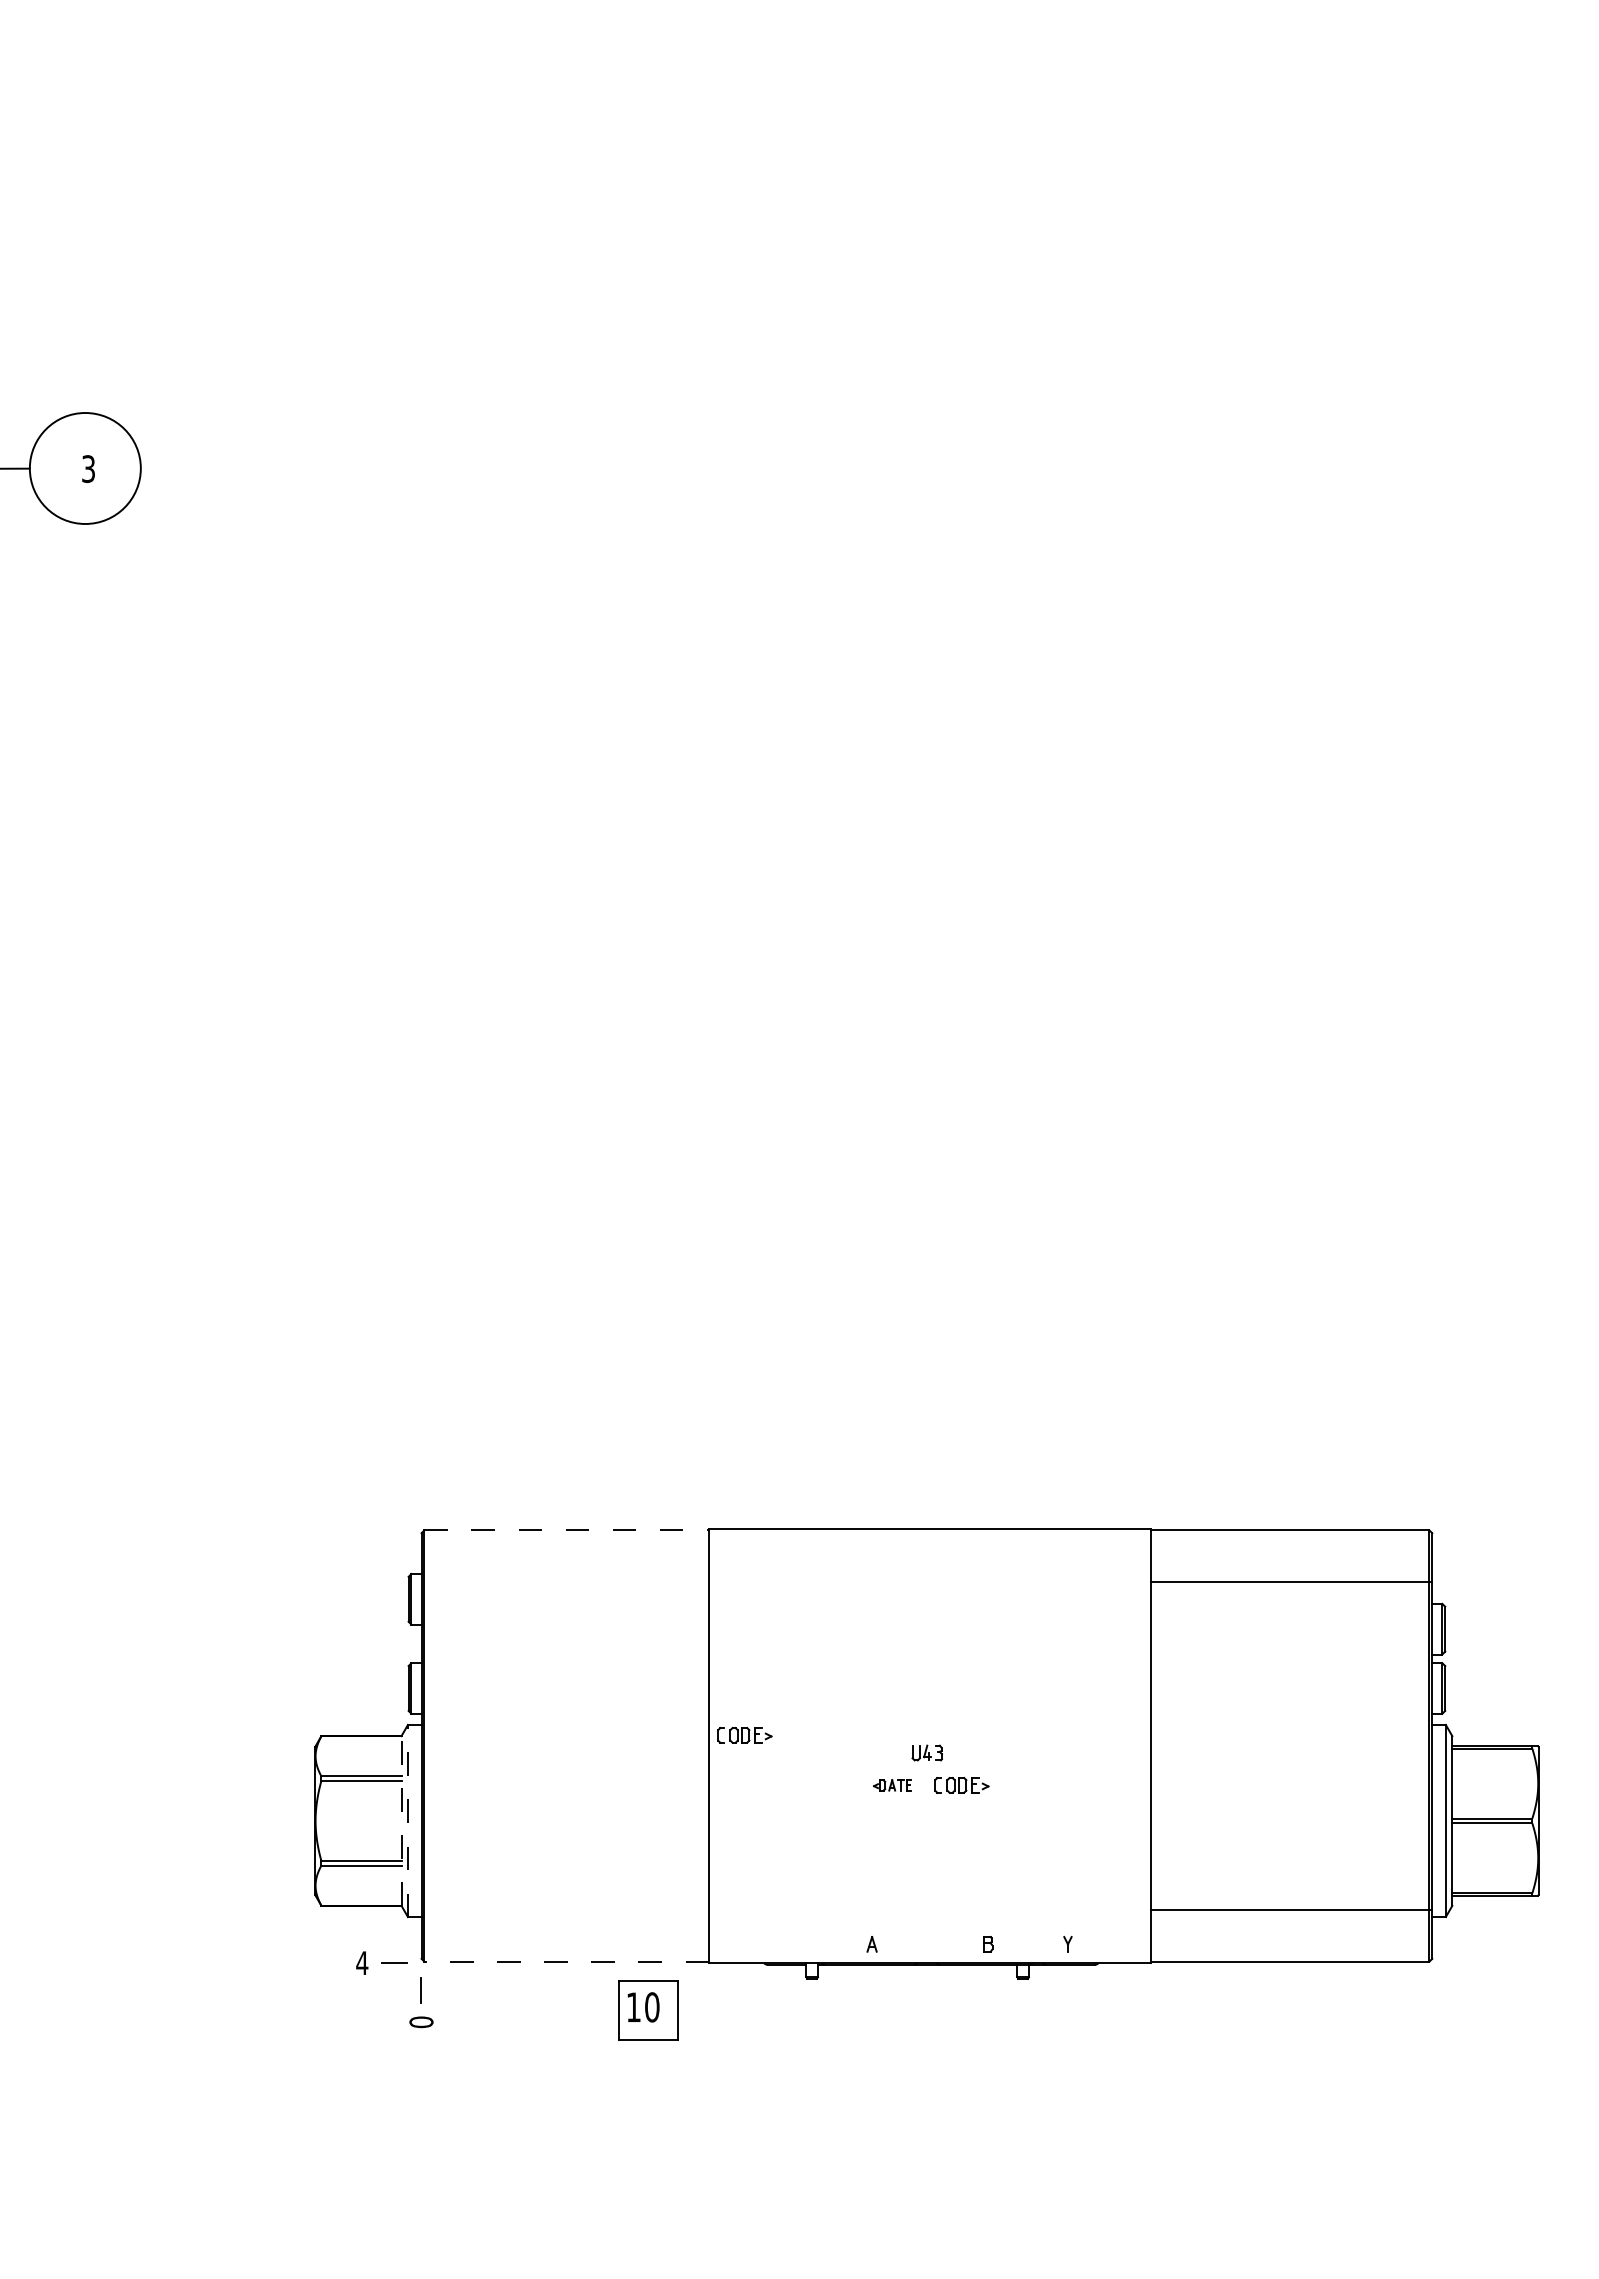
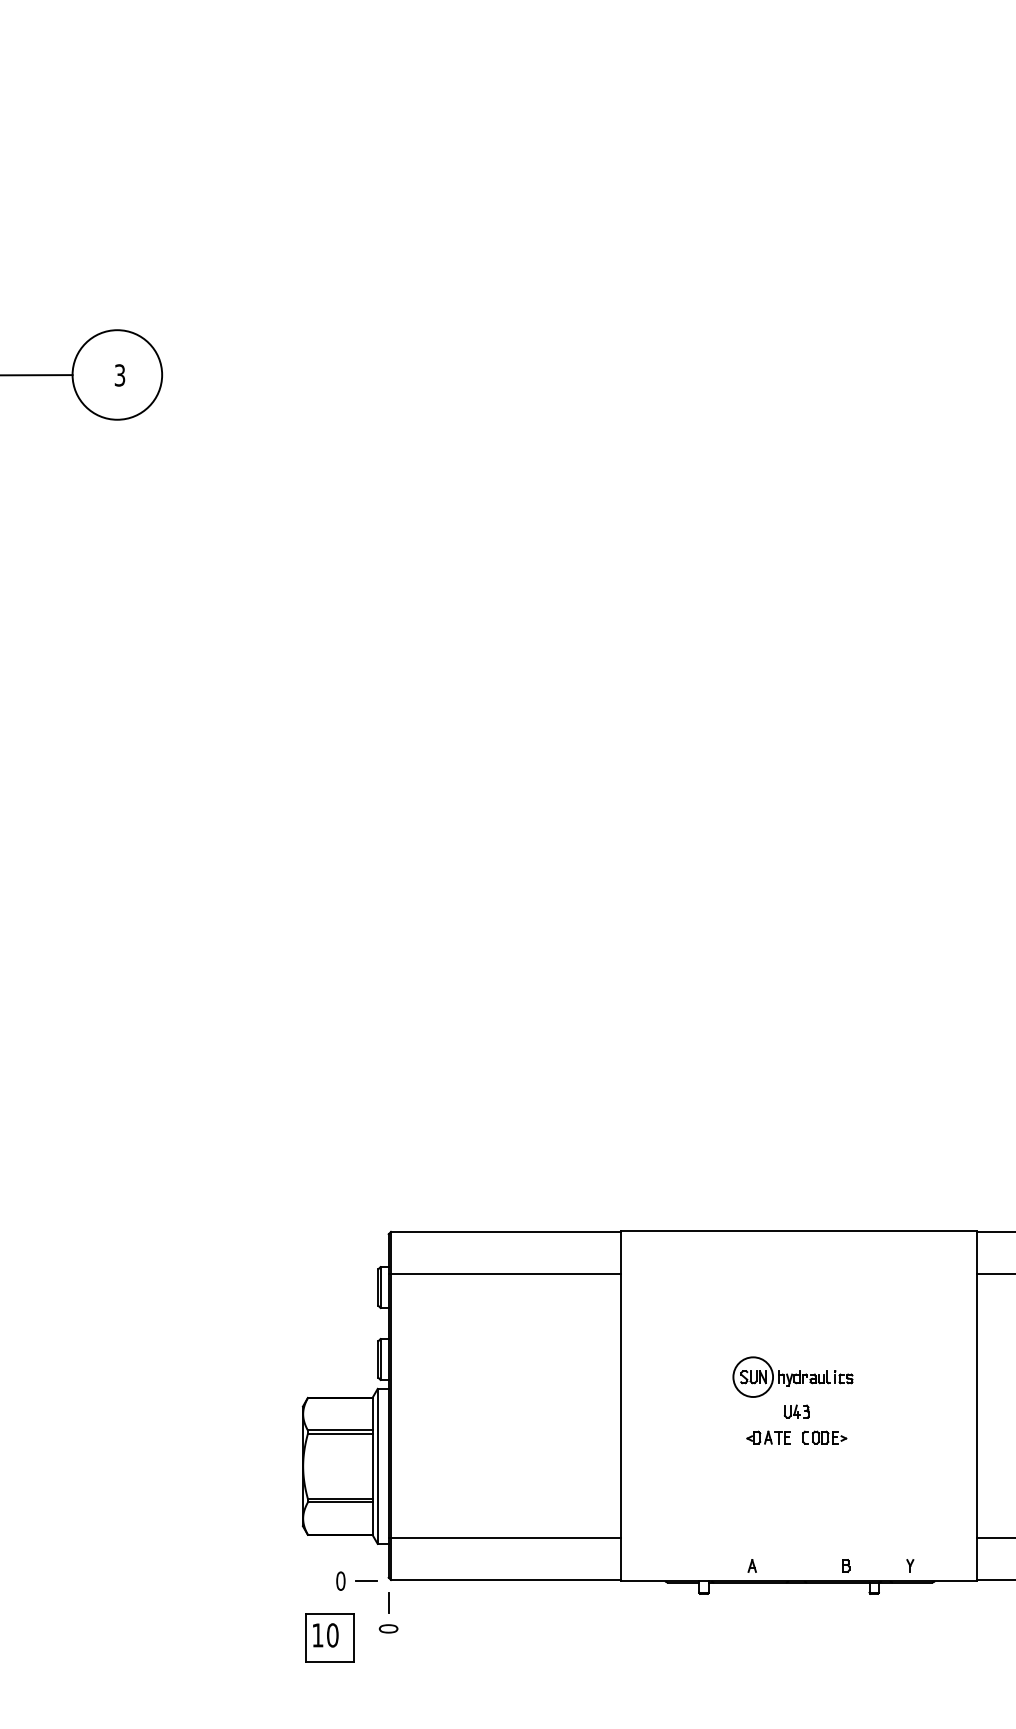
line: (567, 1530) -> (506, 1232), dashed -> solid
line: (565, 1582) -> (504, 1273), added
part: (922, 1709) -> (792, 1376), added
part: (744, 1735) -> (649, 1397), removed
part: (892, 1785) -> (768, 1437), size x1.43
line: (401, 1820) -> (372, 1466), dashed -> solid
line: (407, 1820) -> (377, 1466), dashed -> solid
line: (565, 1910) -> (504, 1538), added
line: (566, 1961) -> (505, 1579), dashed -> solid
text: (362, 1963) -> (341, 1581), 4 -> 0
part: (648, 2010) -> (329, 1637), moved

